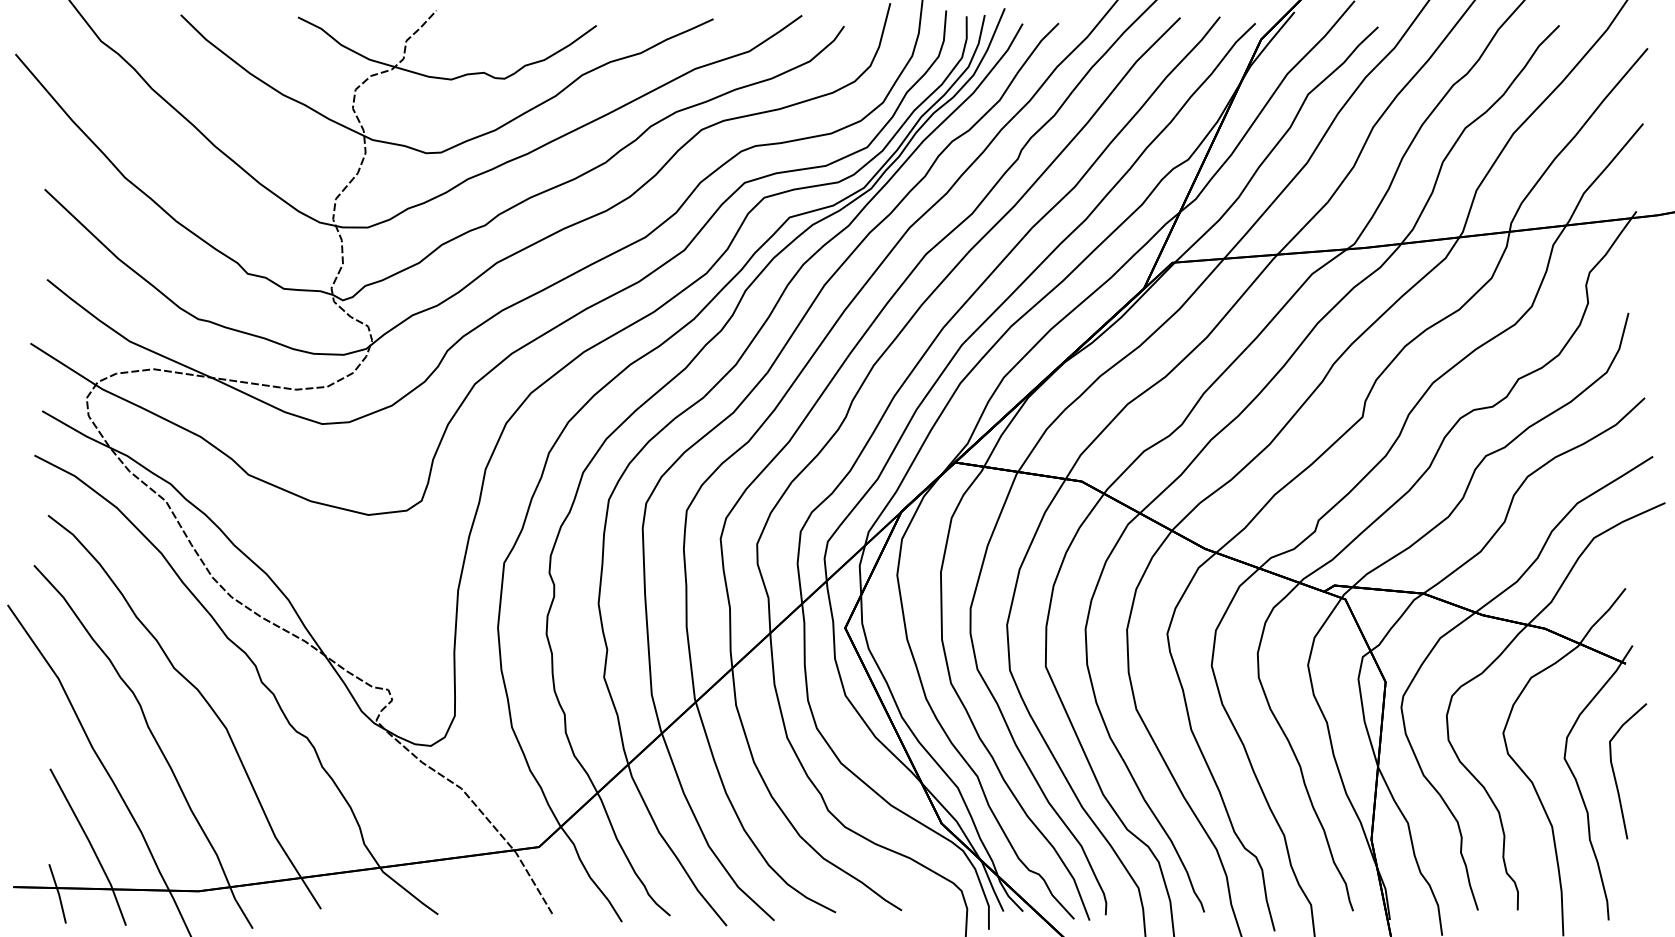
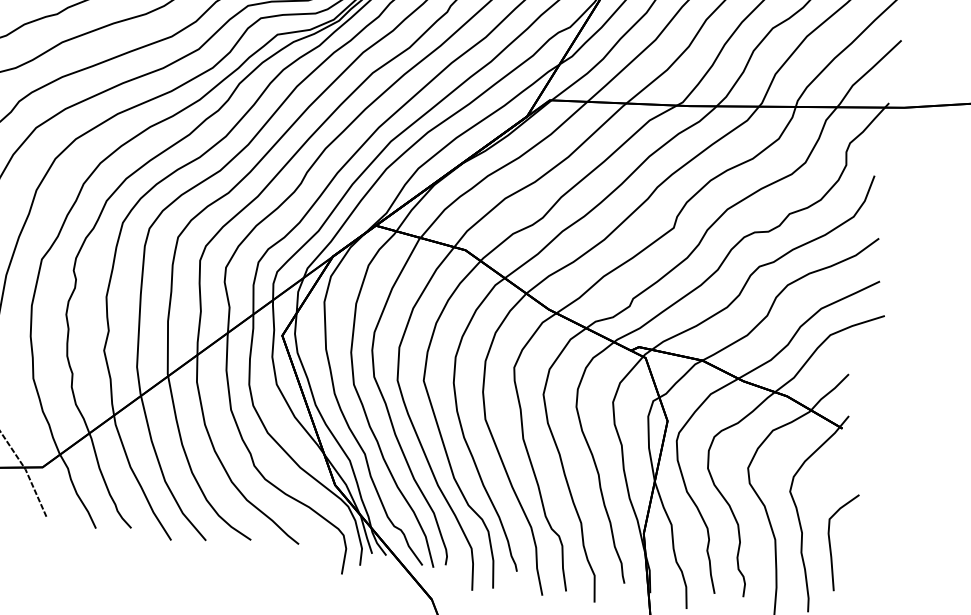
curve: (1615, 775) -> (830, 544), moved

